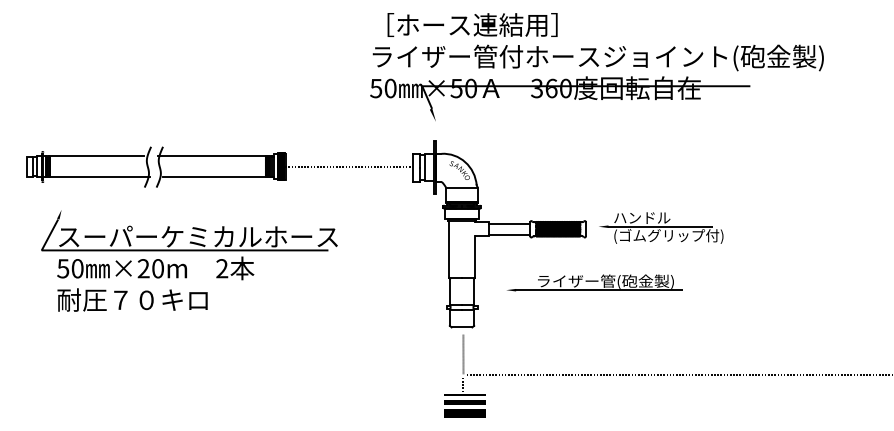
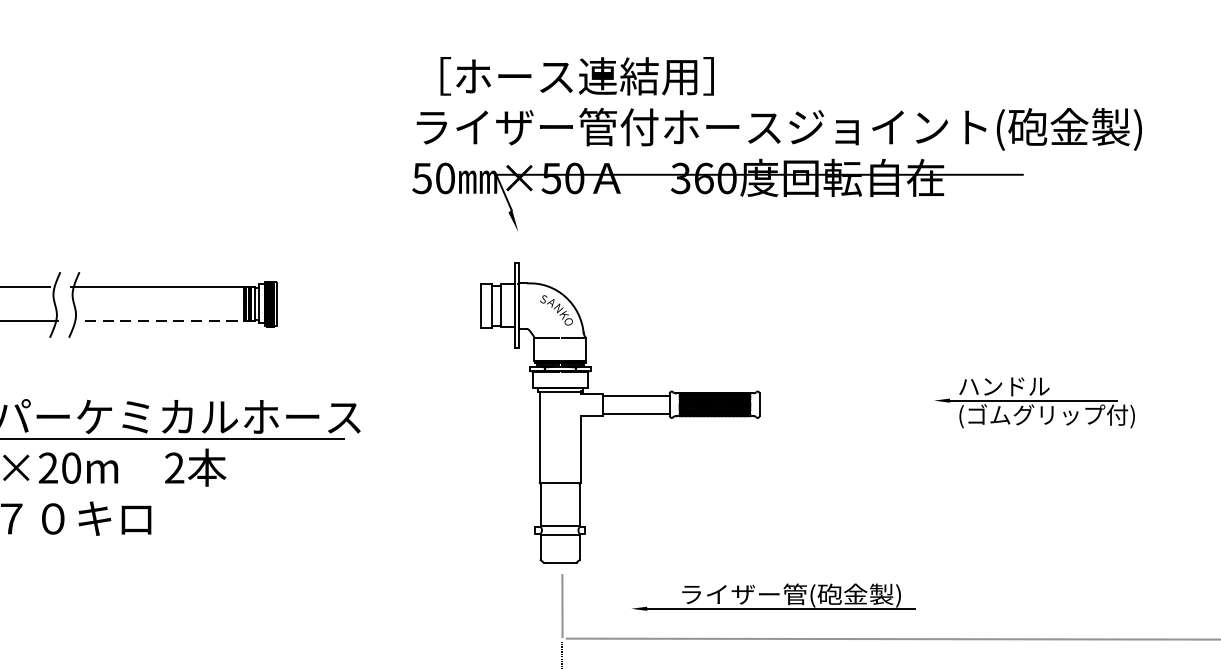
line: (346, 167) -> (374, 305), removed
line: (217, 177) -> (167, 321), solid -> dashed
part: (661, 227) -> (1035, 401), moved
part: (594, 282) -> (773, 596), moved

